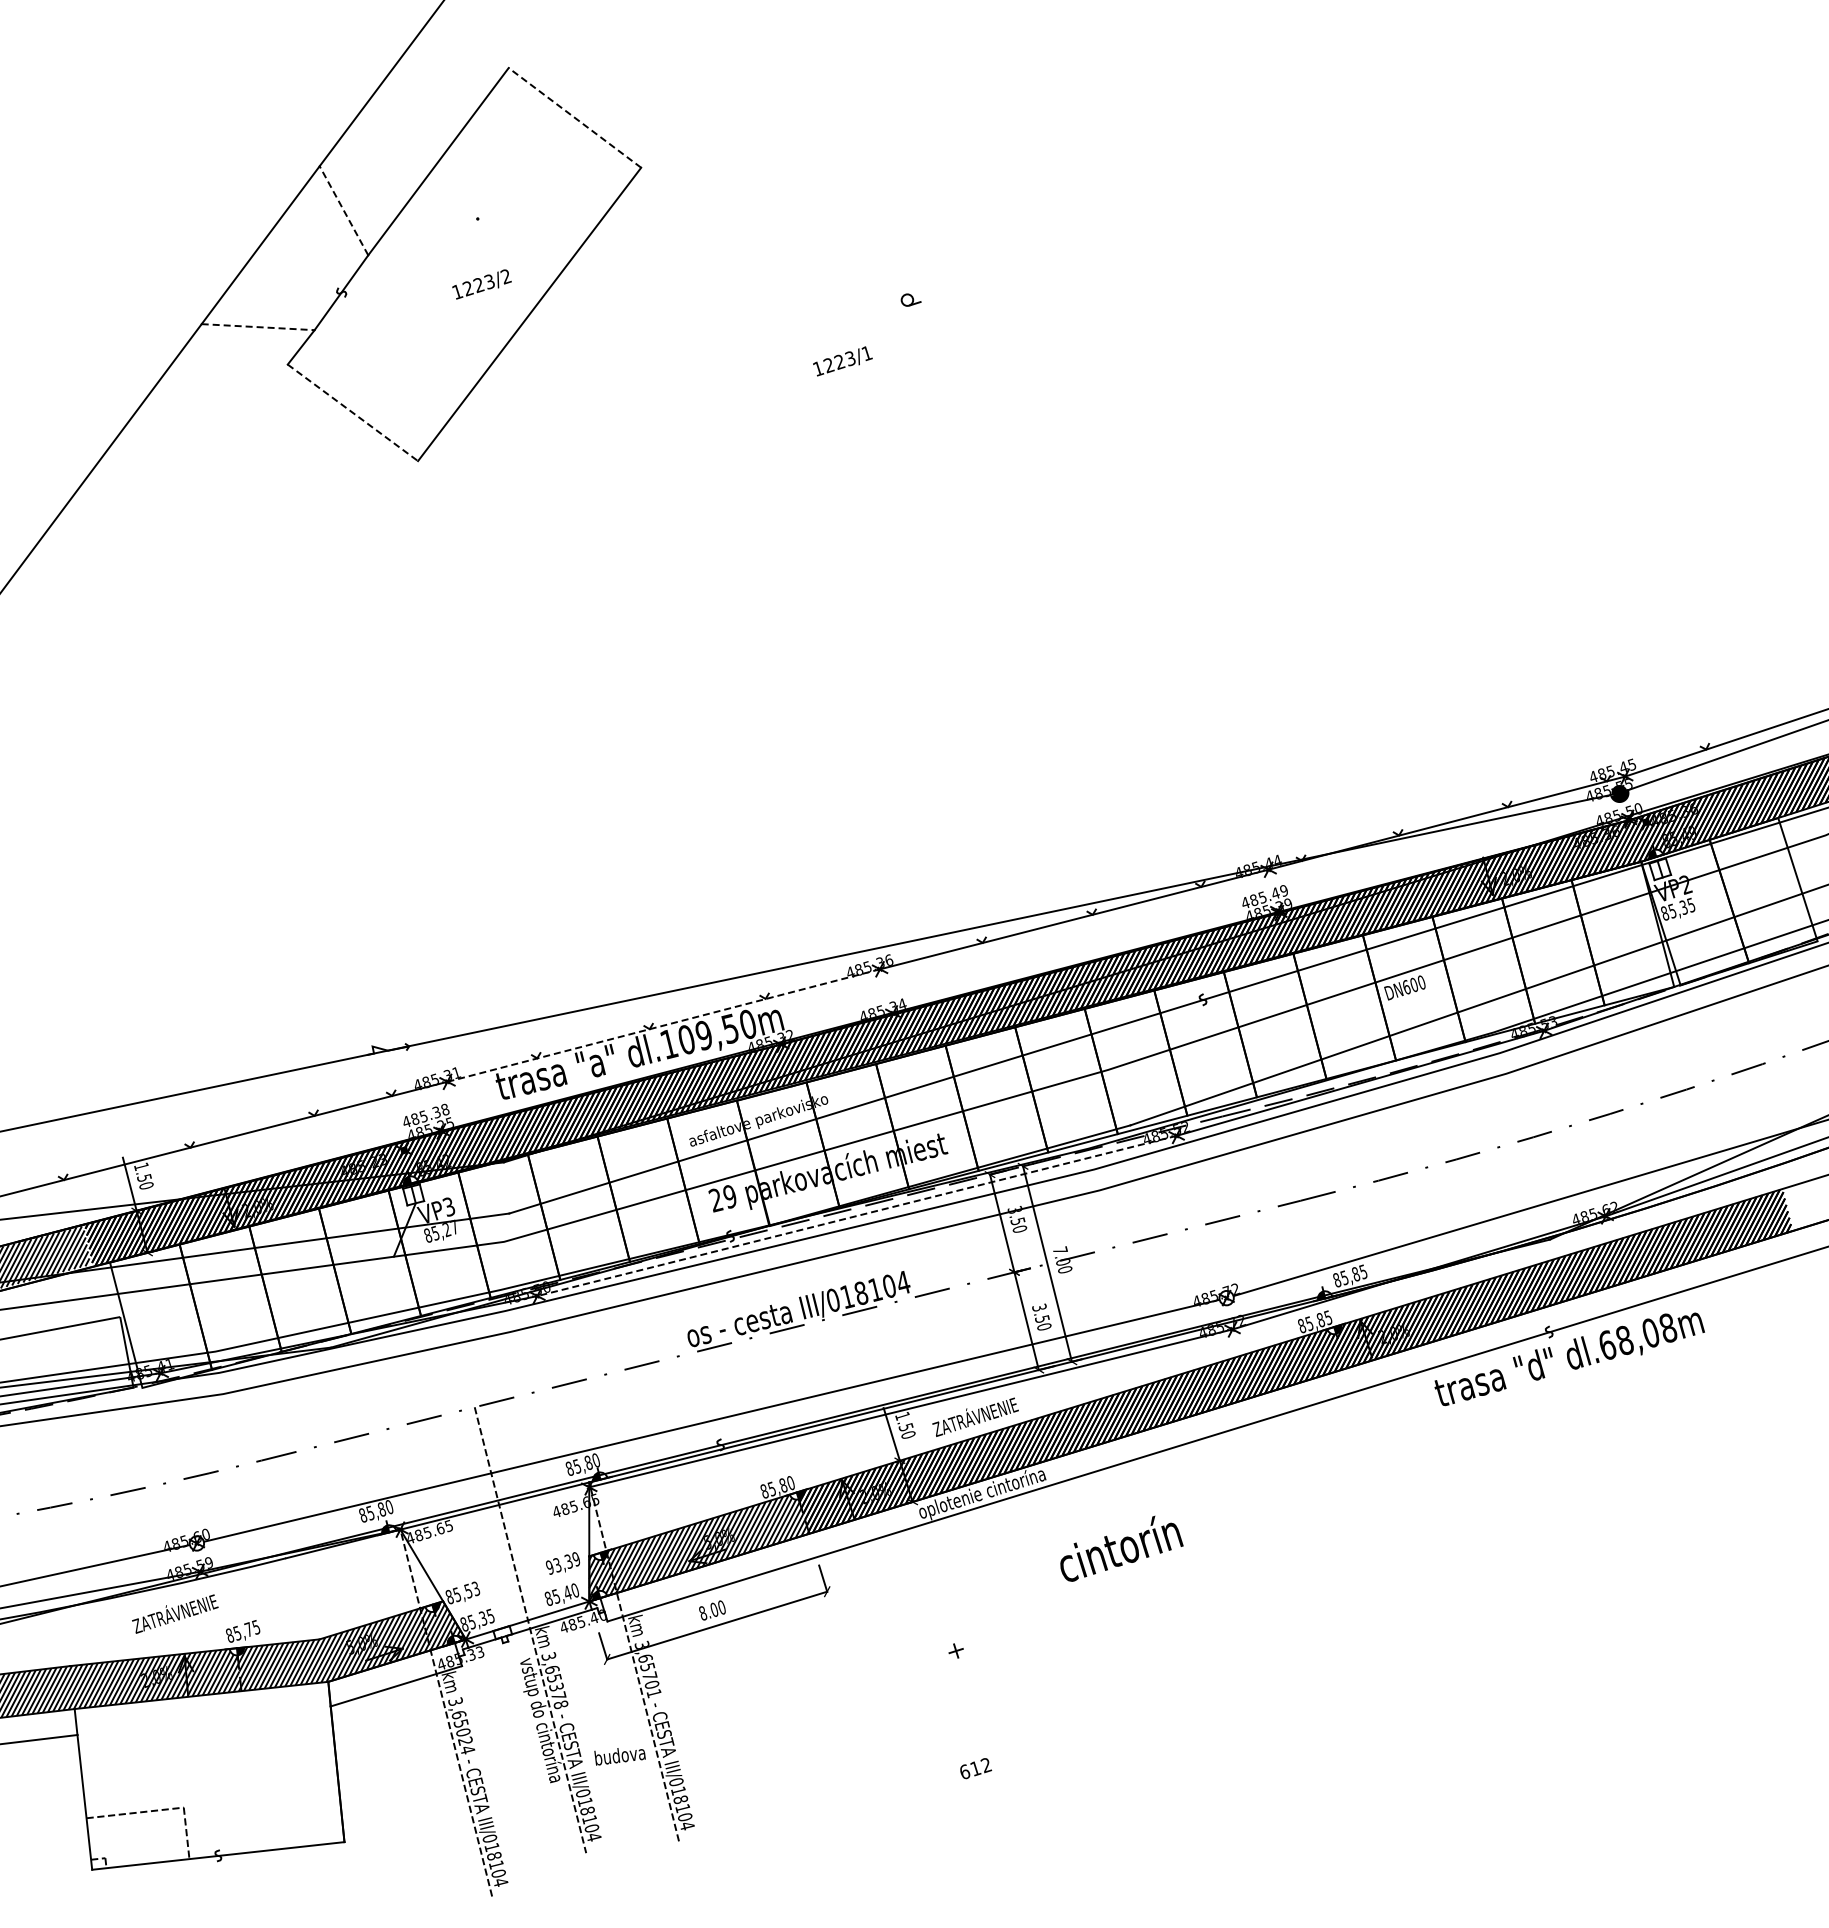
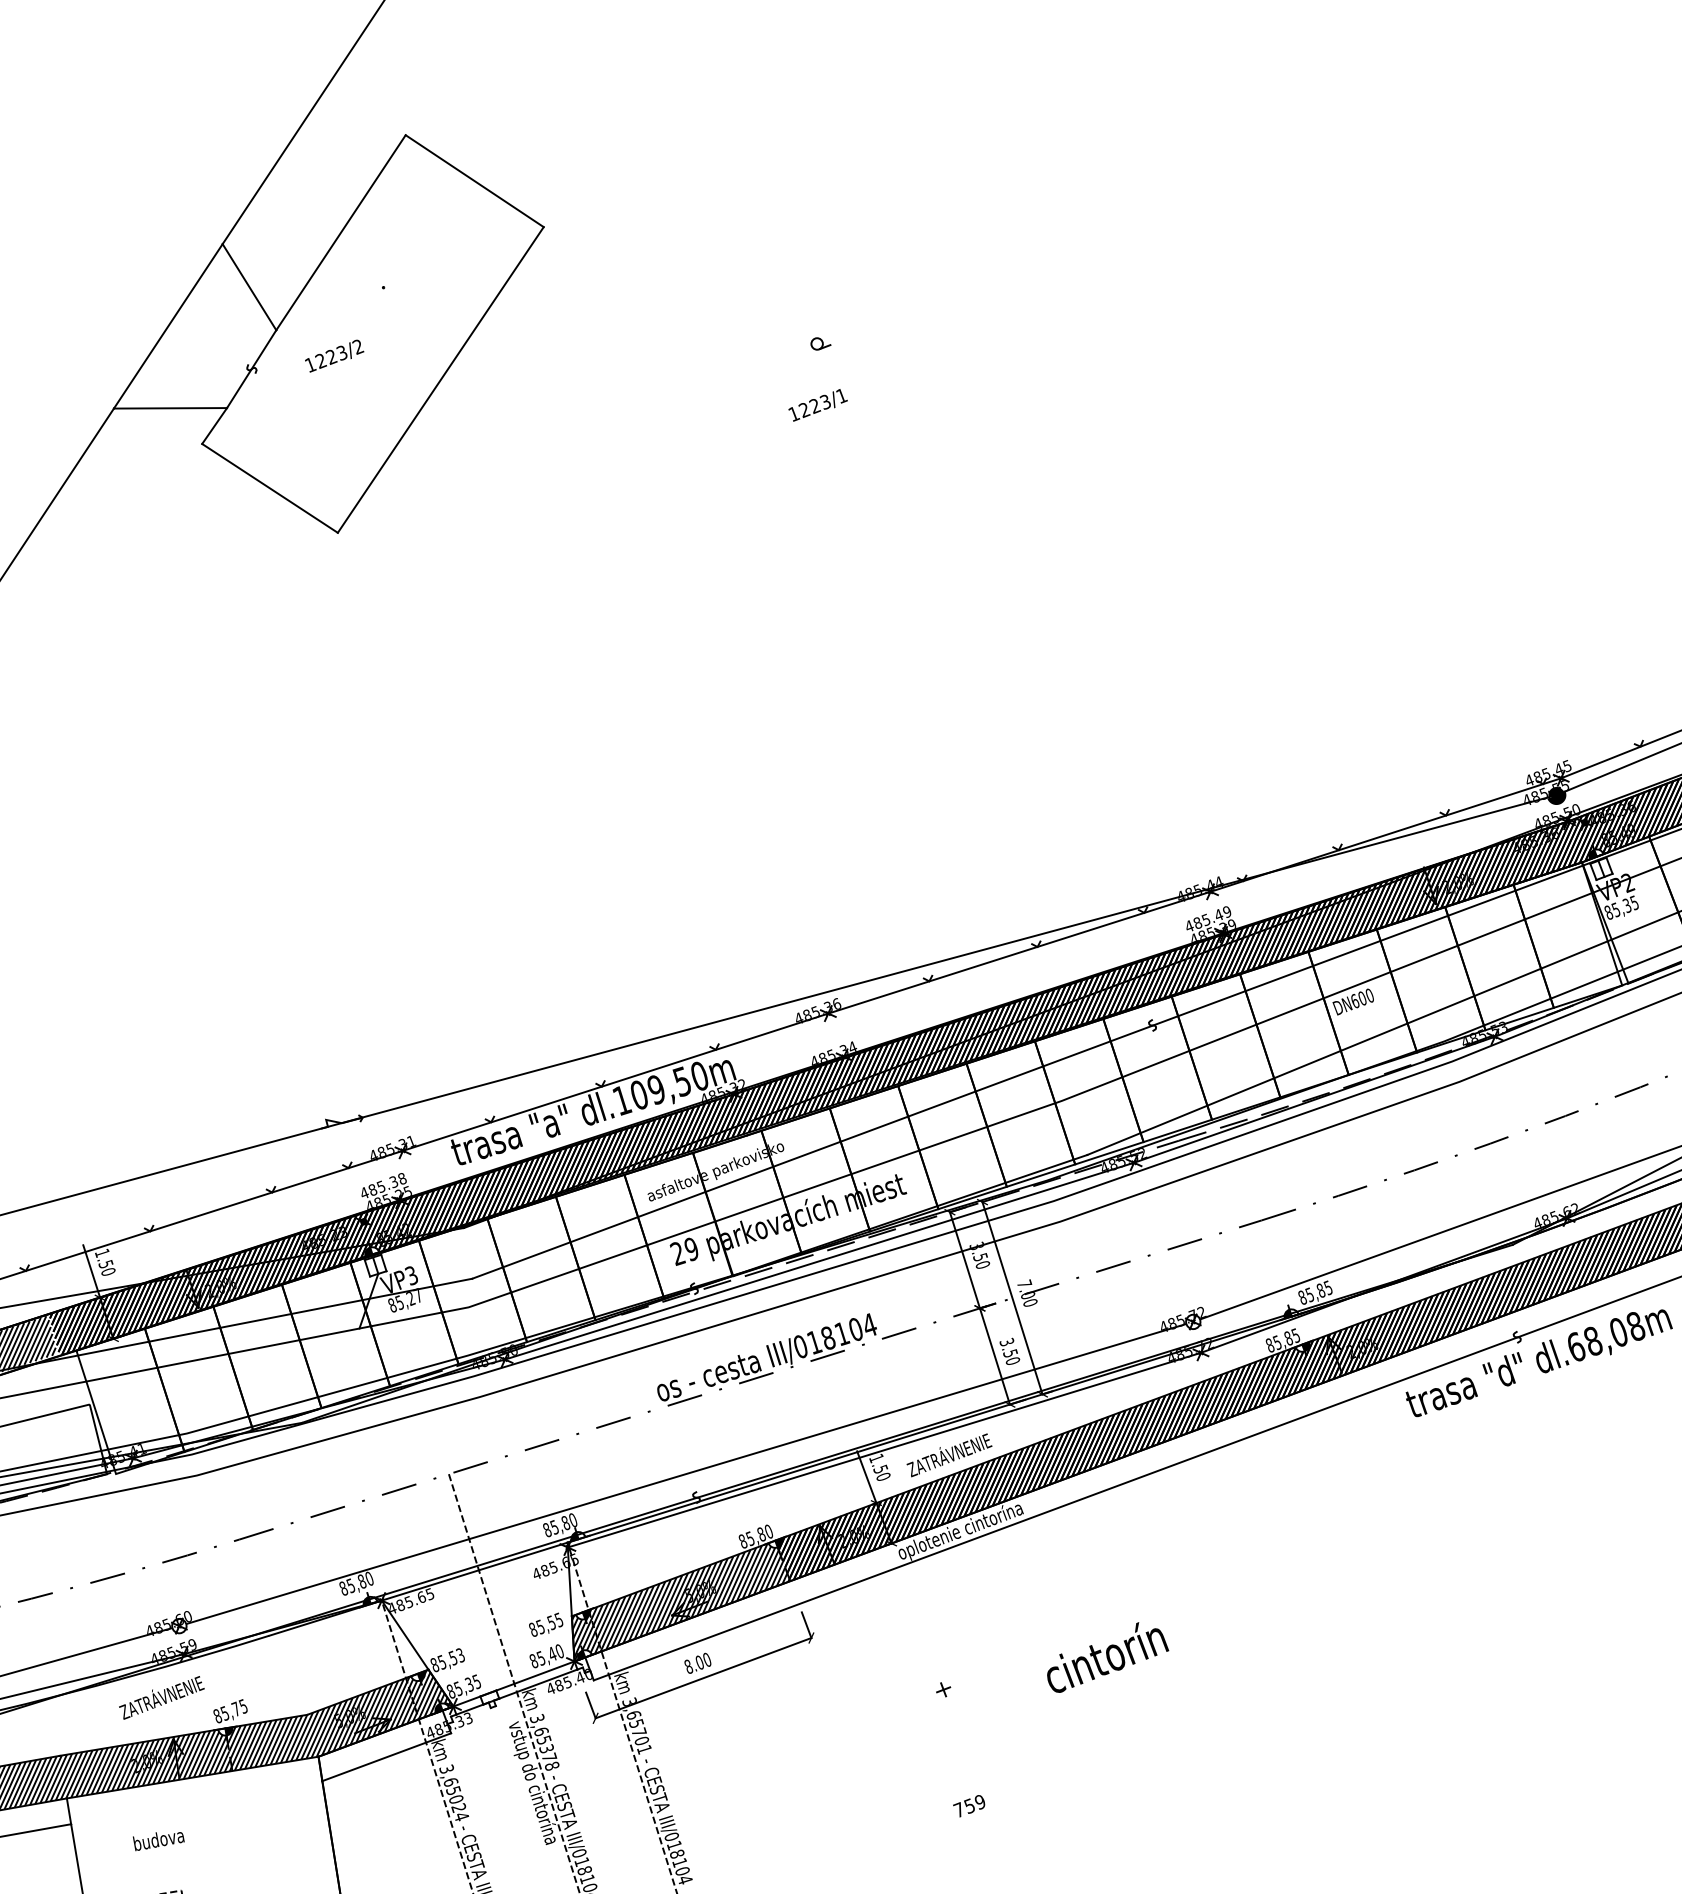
line: (574, 117) -> (474, 180), dashed -> solid
line: (343, 210) -> (248, 286), dashed -> solid
text: (481, 284) -> (334, 356), moved
line: (258, 327) -> (170, 408), dashed -> solid
text: (842, 361) -> (817, 405), moved
line: (353, 413) -> (270, 489), dashed -> solid
line: (663, 1025) -> (615, 1082), dashed -> solid
line: (857, 1215) -> (819, 1260), dashed -> solid
text: (1121, 1548) -> (1107, 1656), moved
text: (563, 1562) -> (546, 1624), 93,39 -> 85,55
text: (619, 1756) -> (158, 1840), moved
text: (975, 1768) -> (969, 1805), 612 -> 759

